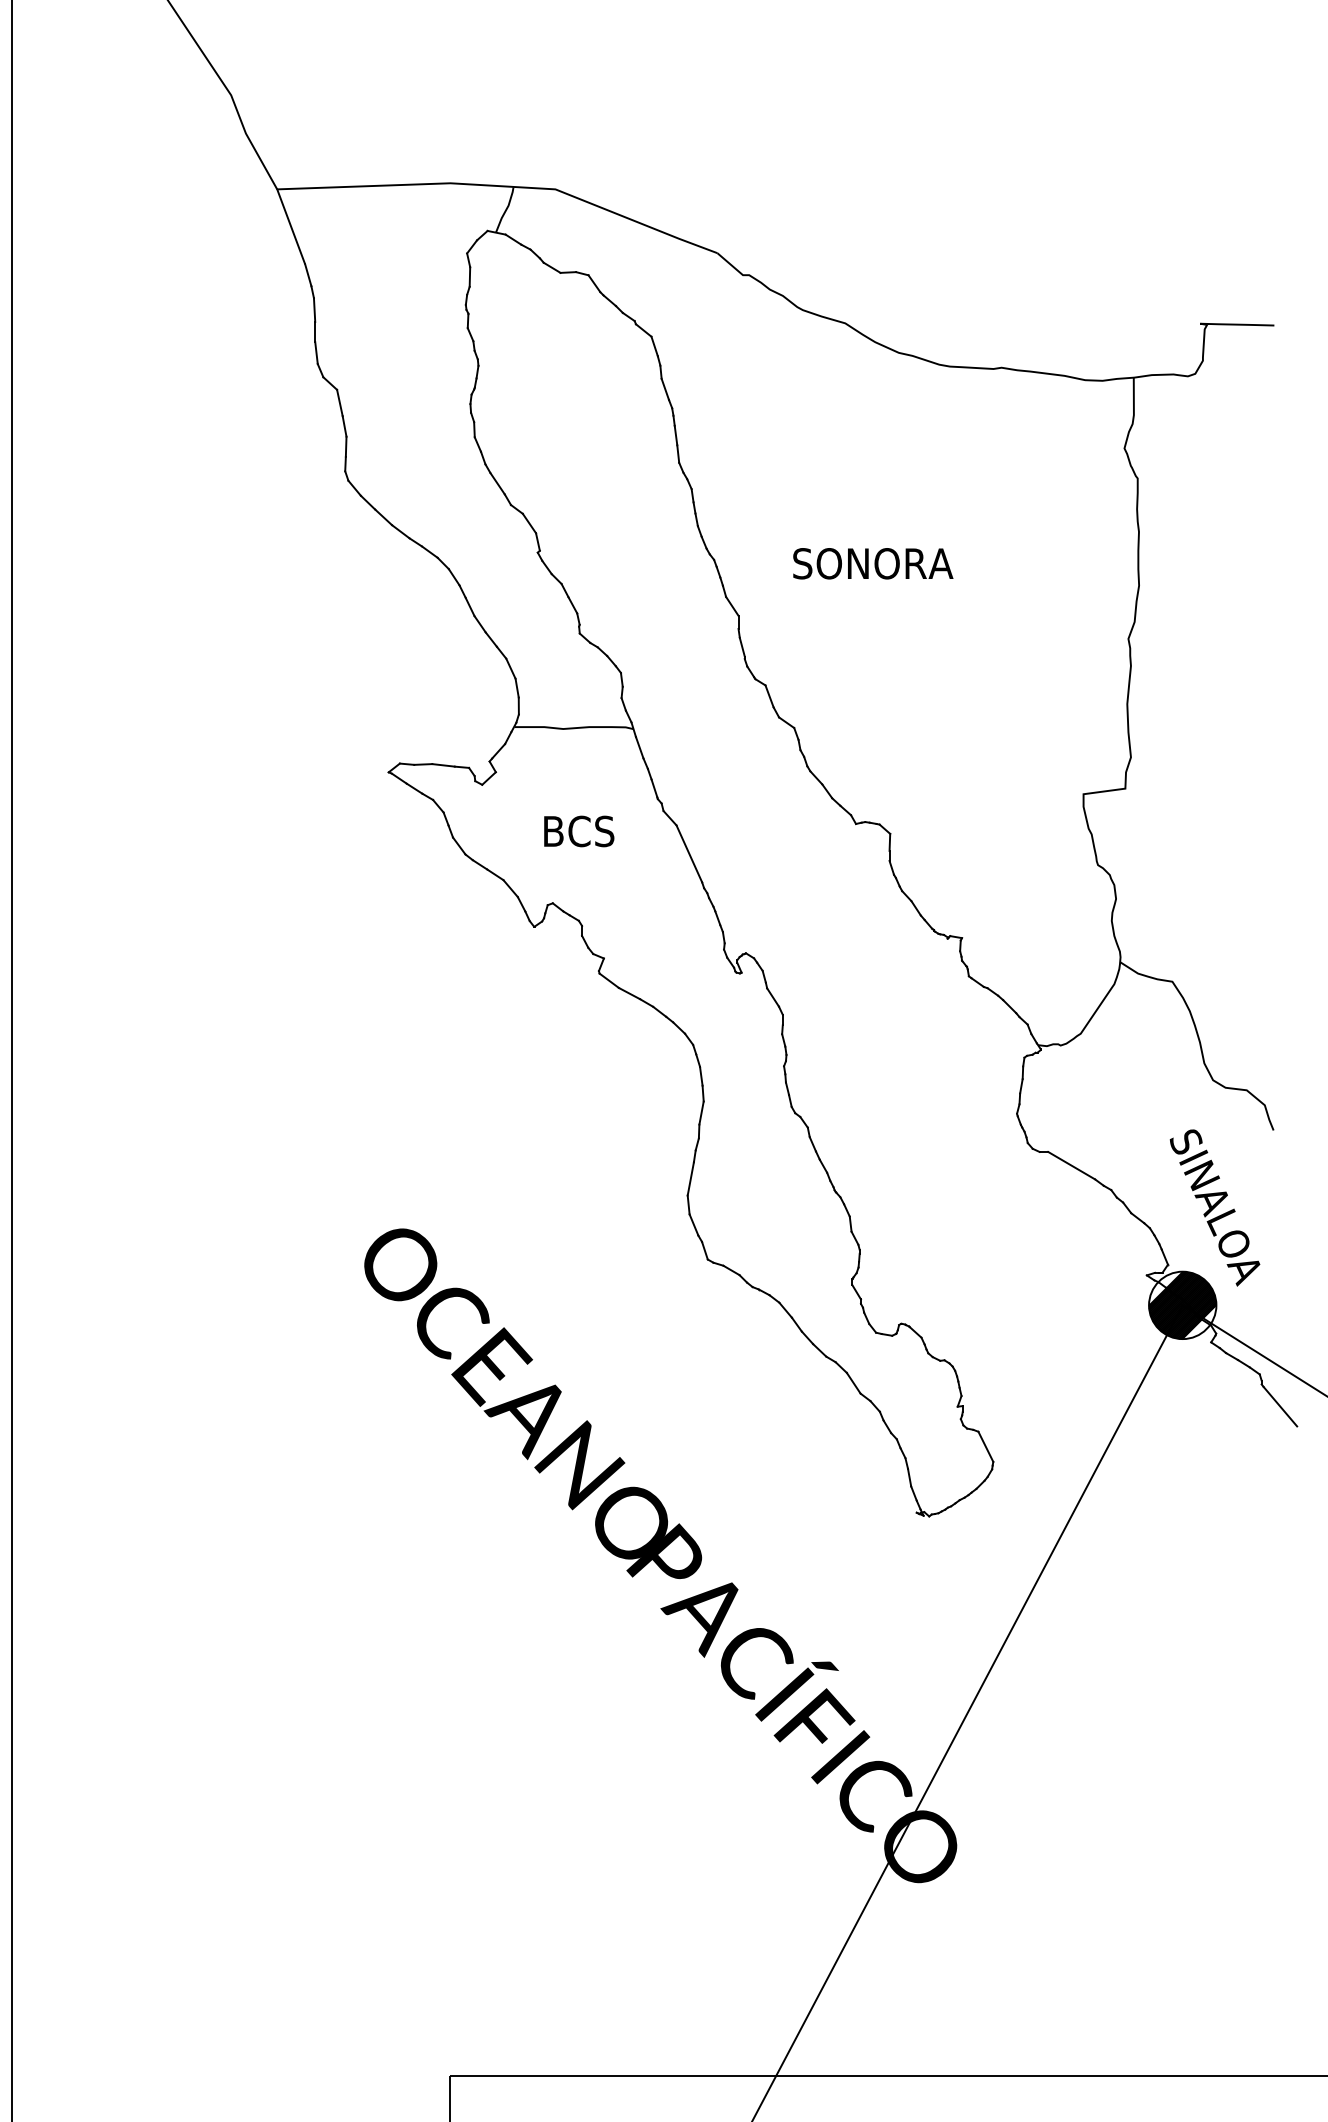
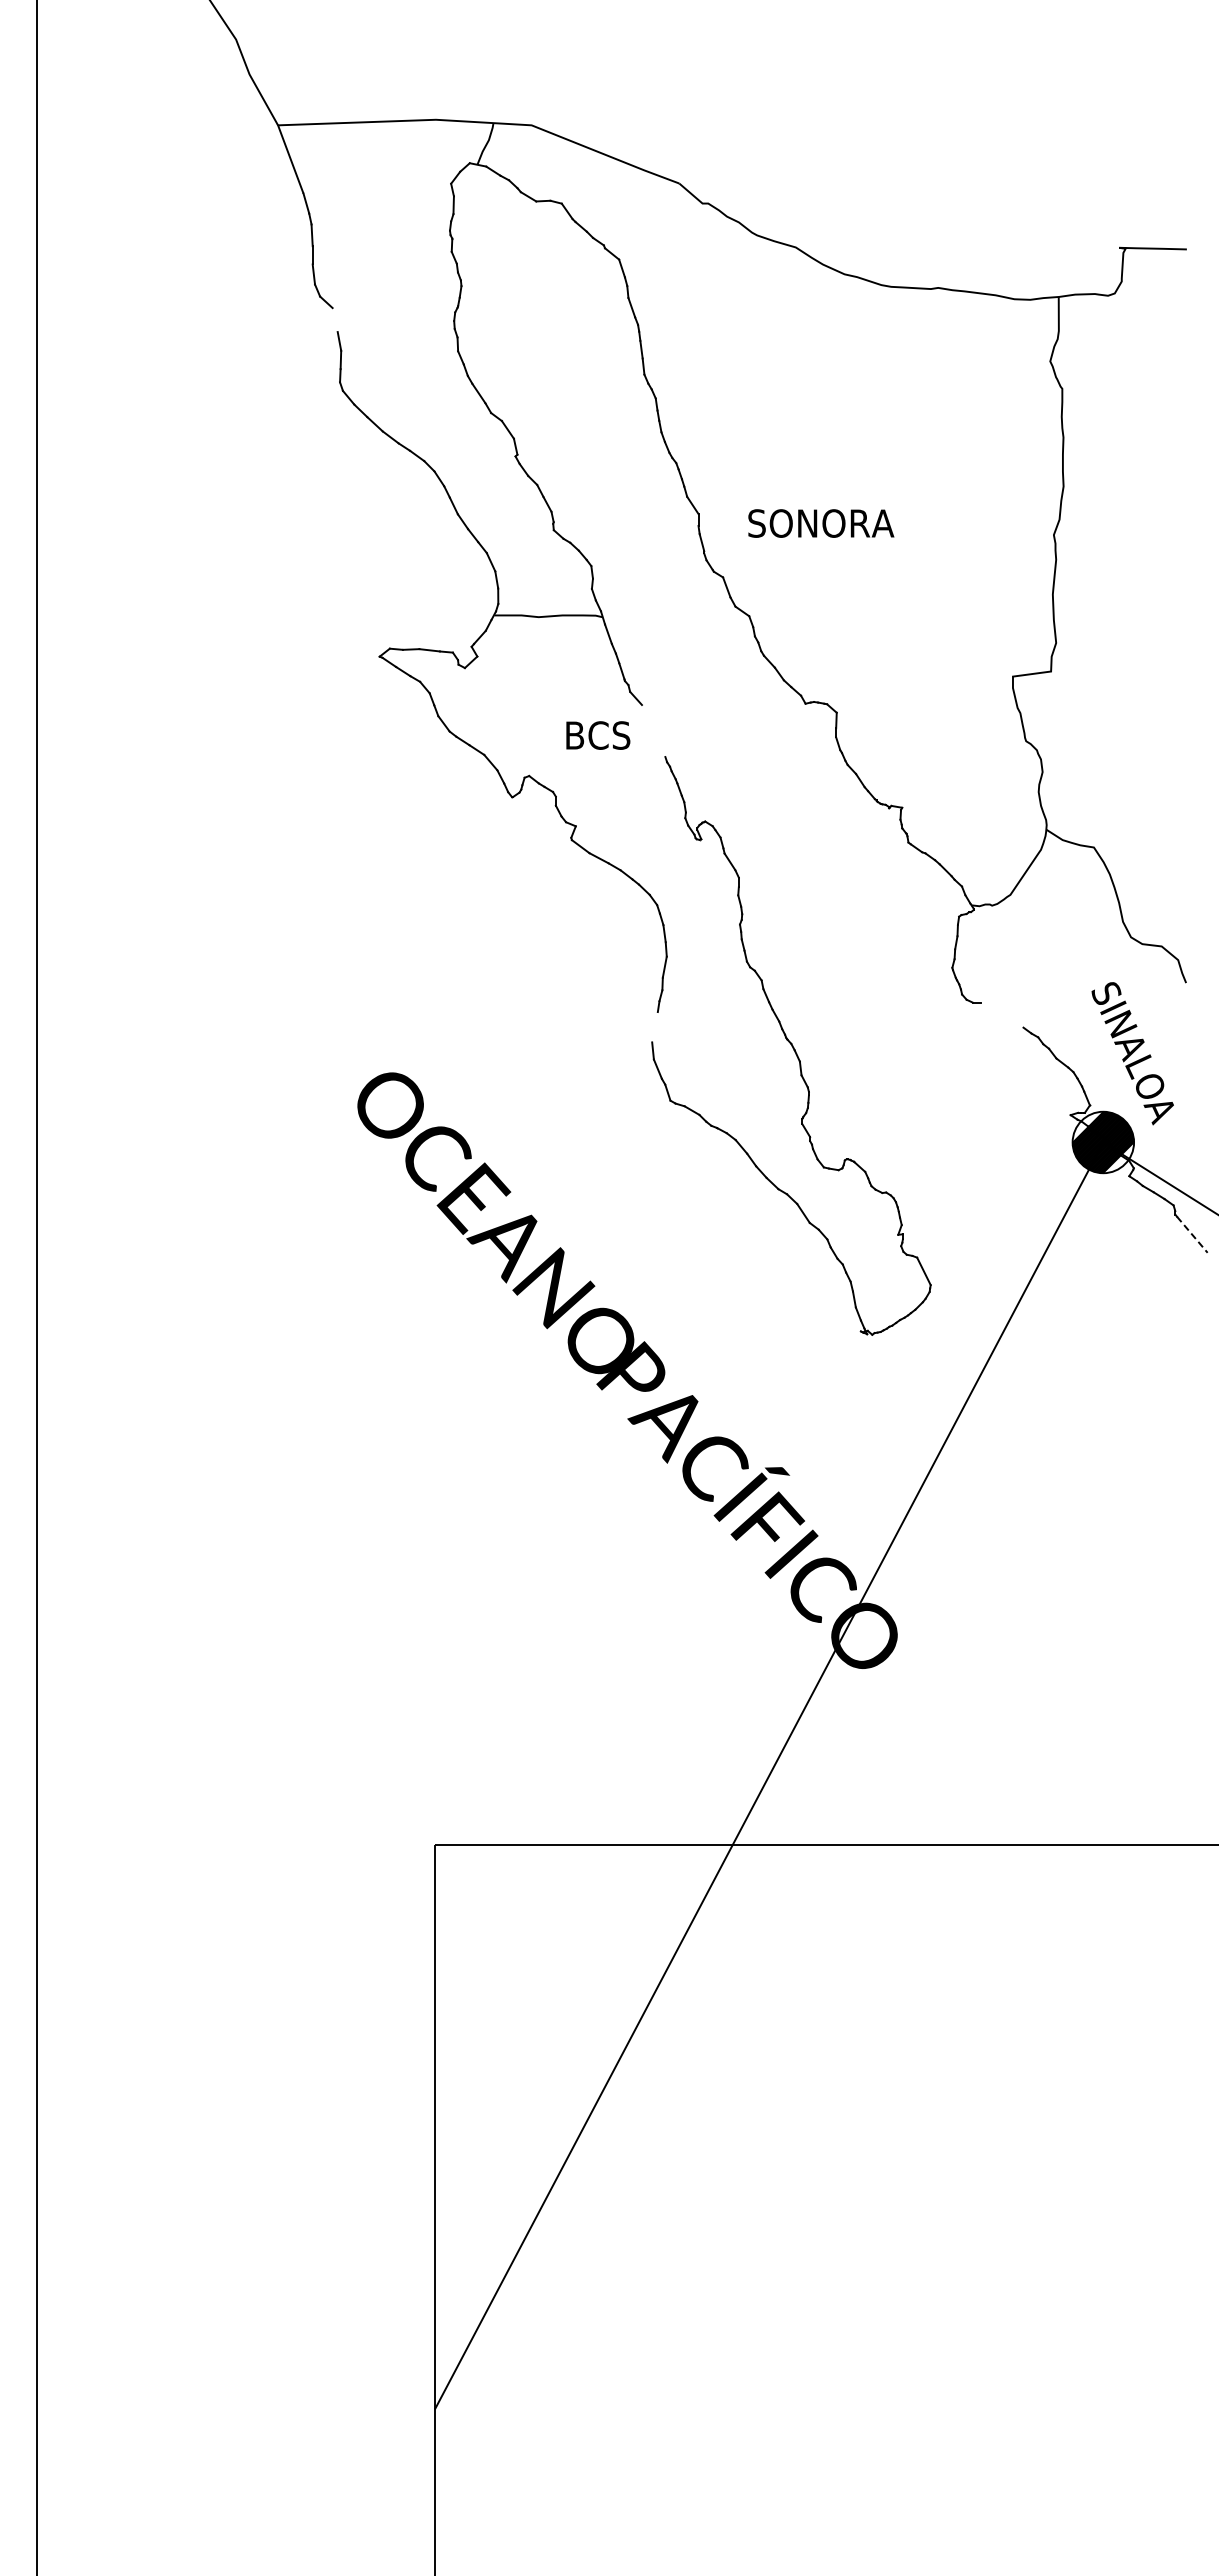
line: (339, 403) -> (334, 320), removed
text: (873, 563) -> (821, 523), moved
text: (579, 831) -> (598, 735), moved
line: (689, 854) -> (653, 731), removed
line: (1070, 1164) -> (1001, 1014), removed
line: (690, 1179) -> (654, 1027), removed
line: (1280, 1406) -> (1192, 1234), solid -> dashed

